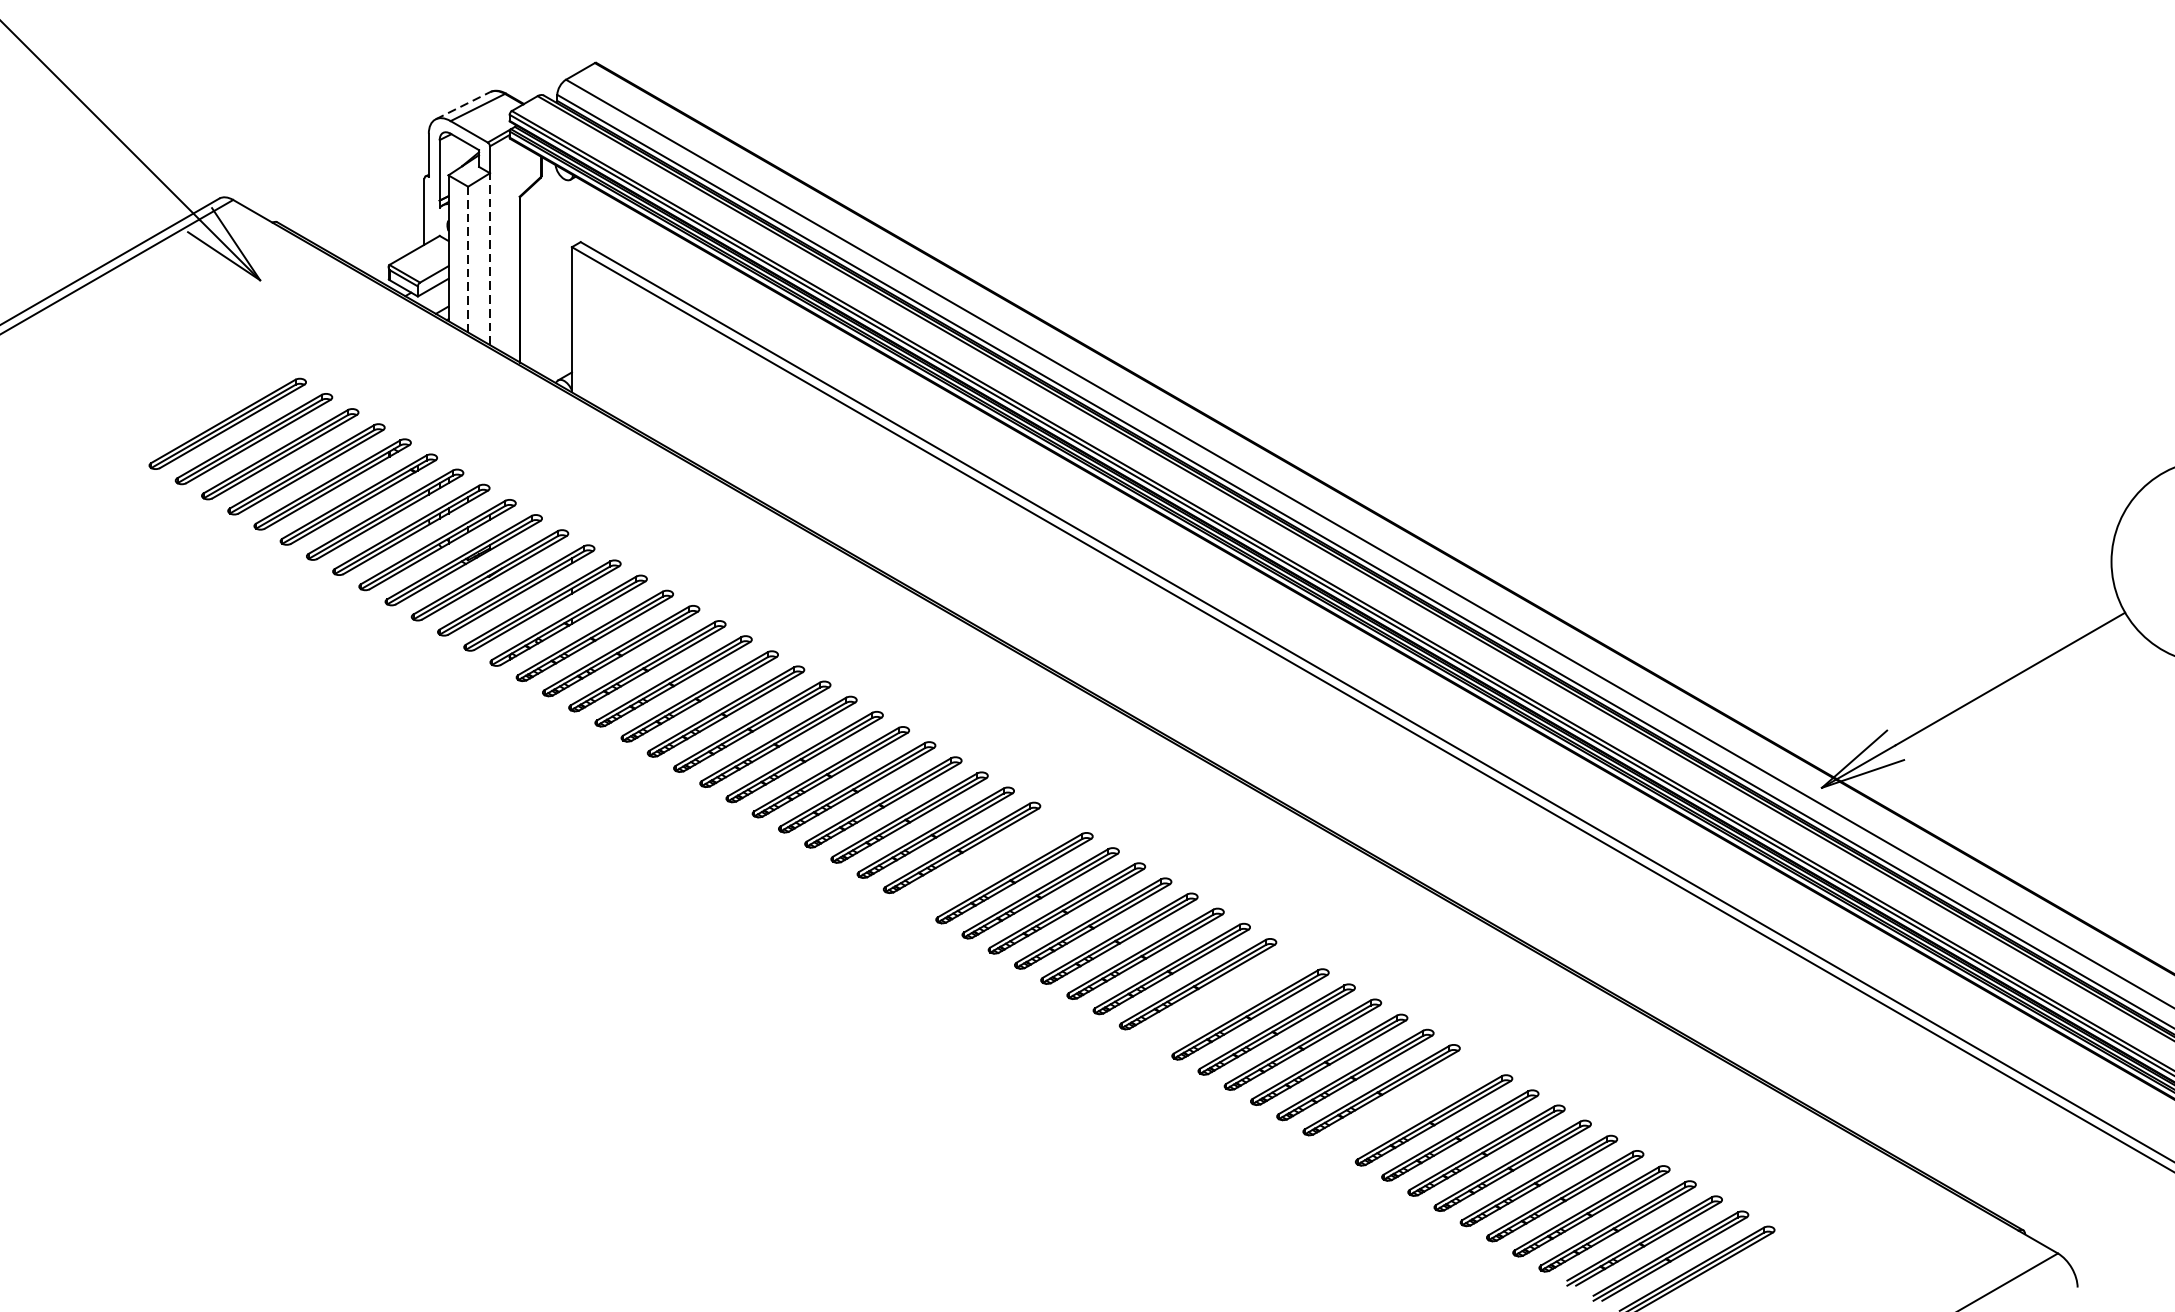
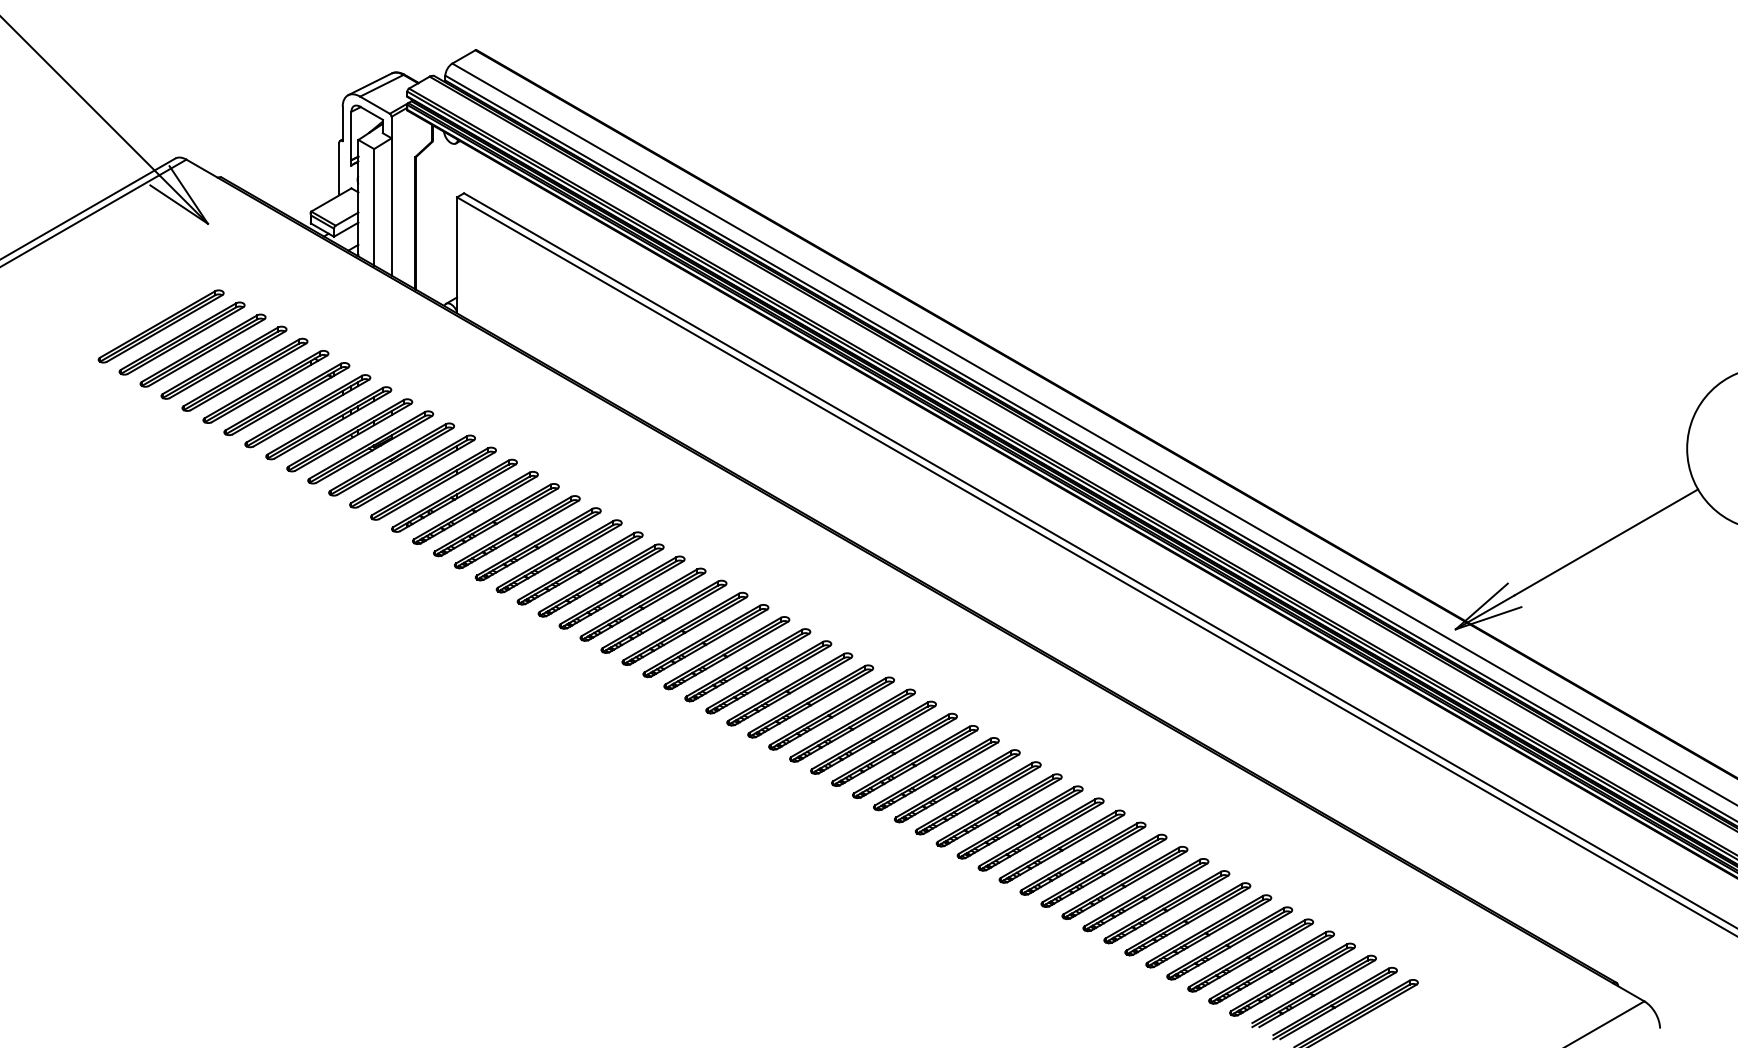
line: (463, 105) -> (370, 84), dashed -> solid
line: (468, 258) -> (374, 206), dashed -> solid
line: (489, 258) -> (391, 206), dashed -> solid
part: (200, 408) -> (160, 326), added
part: (987, 863) -> (789, 689), added
part: (1223, 999) -> (977, 798), added
part: (1407, 1104) -> (1124, 882), added

